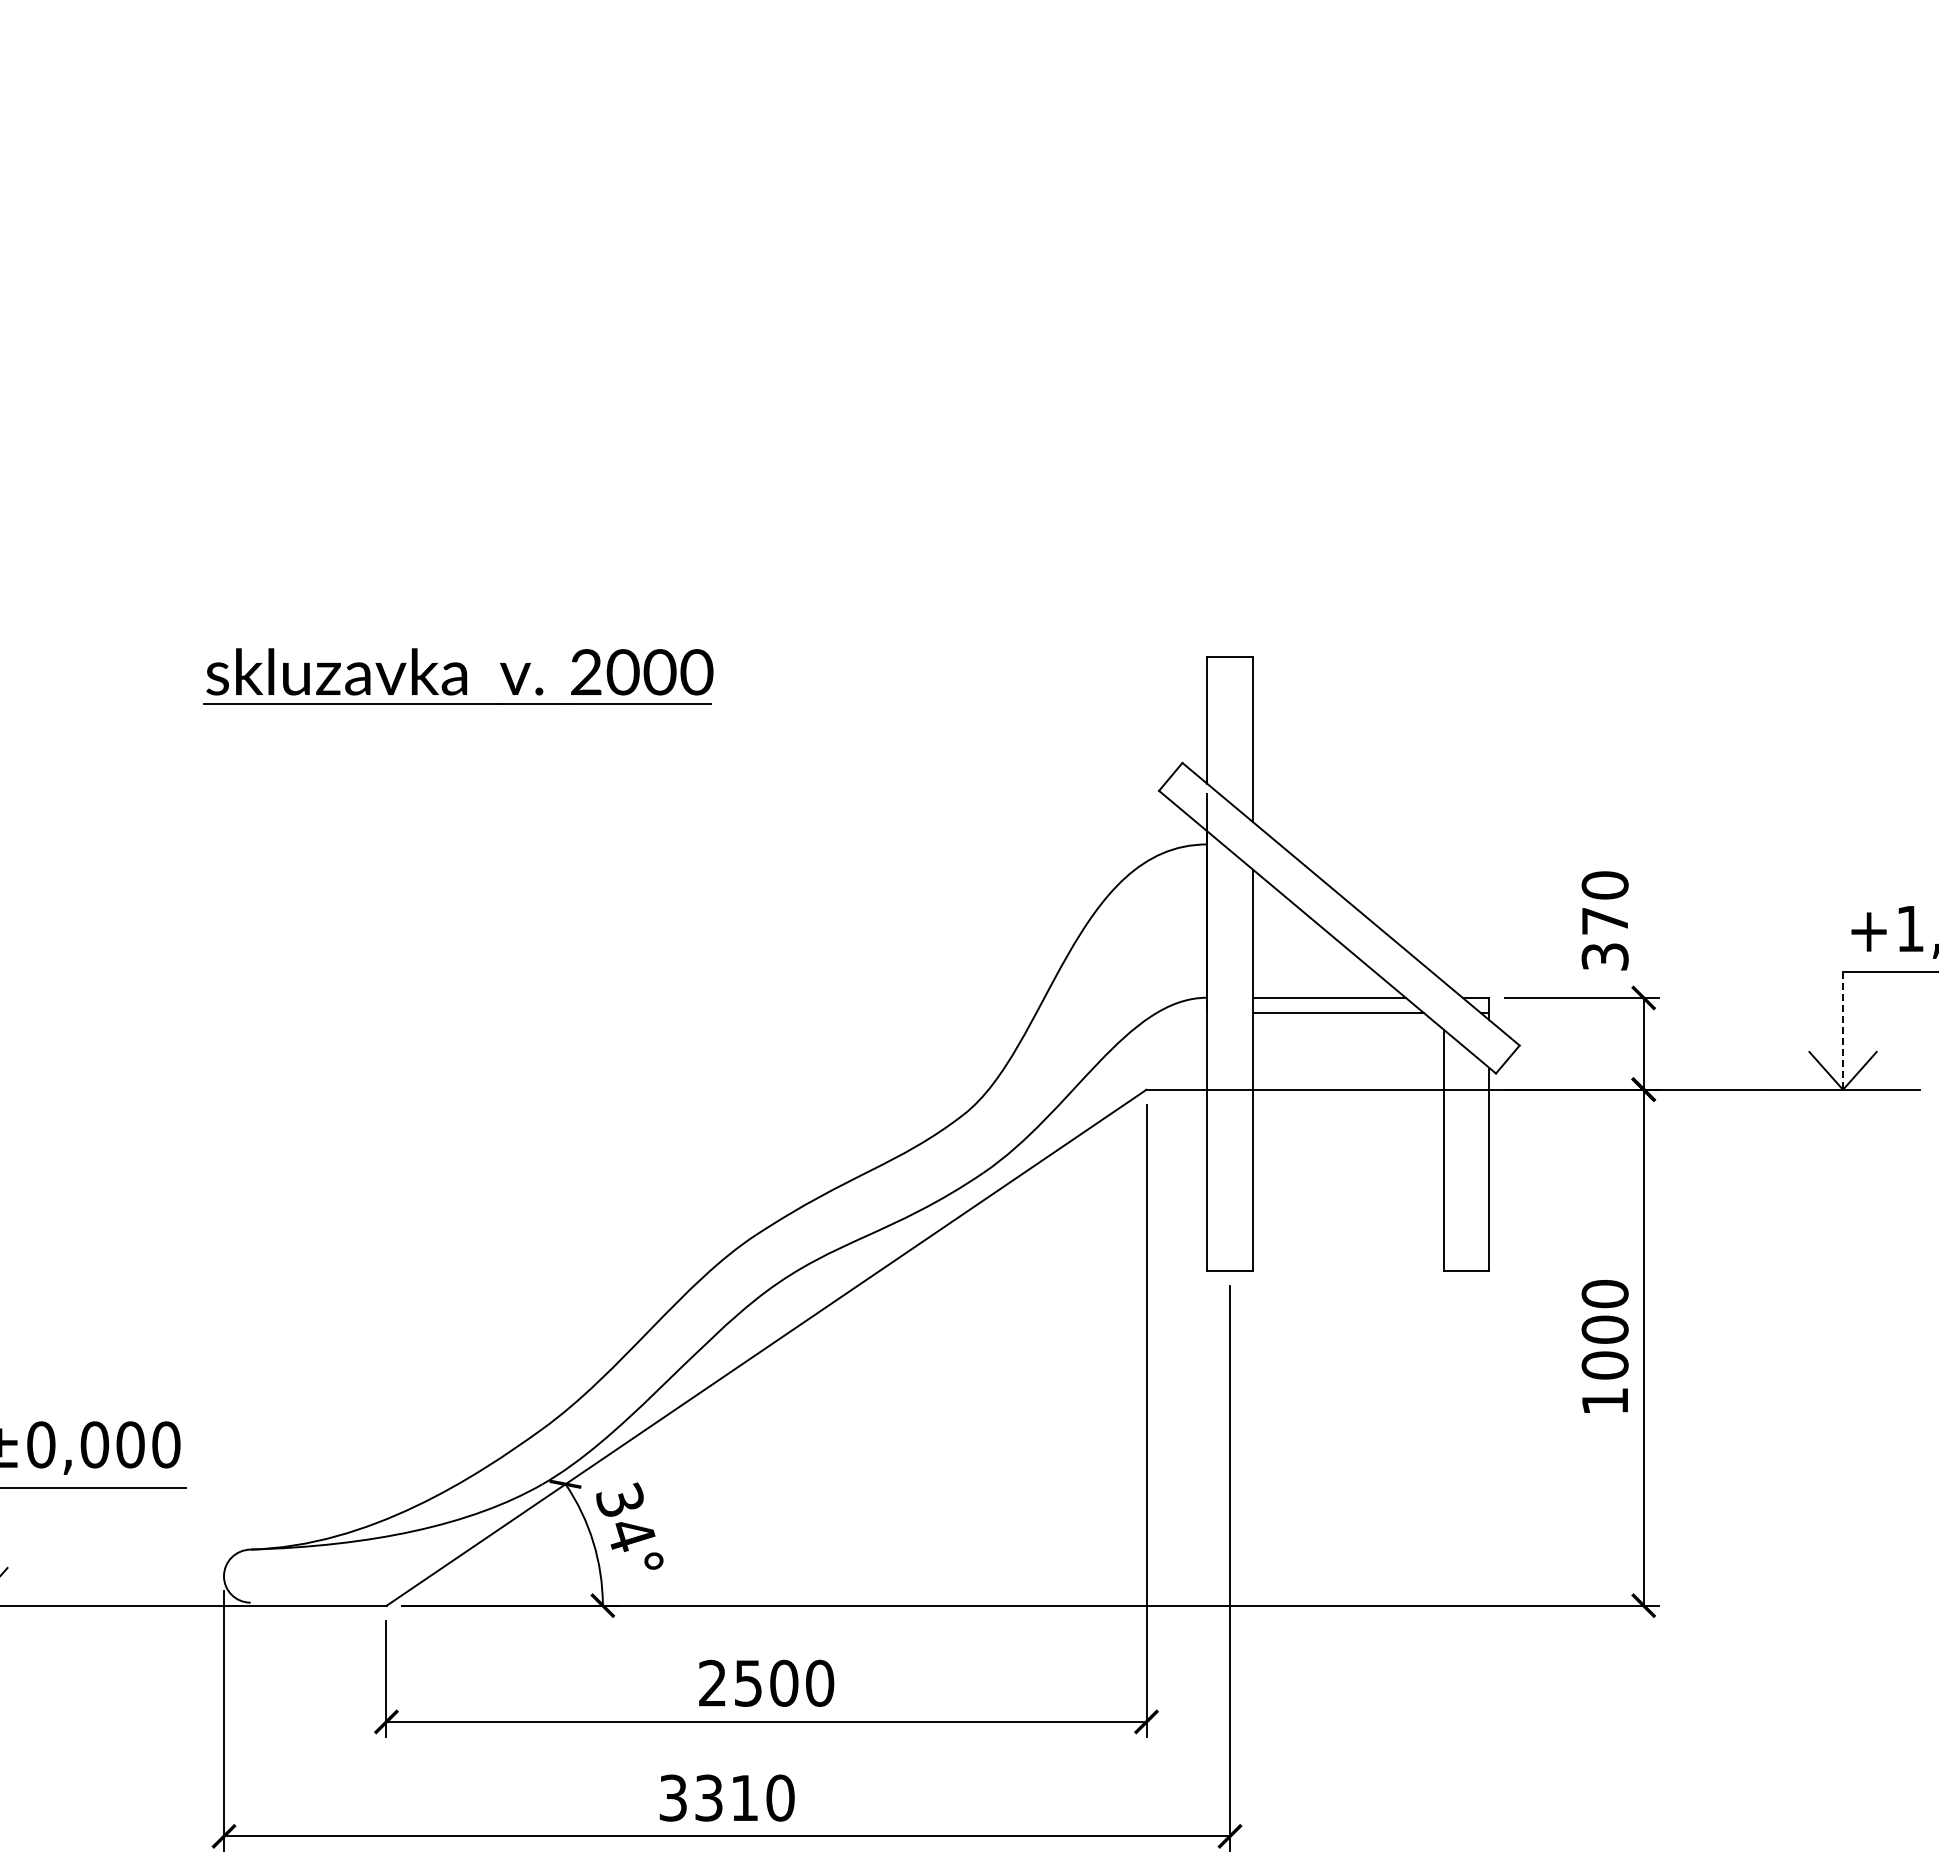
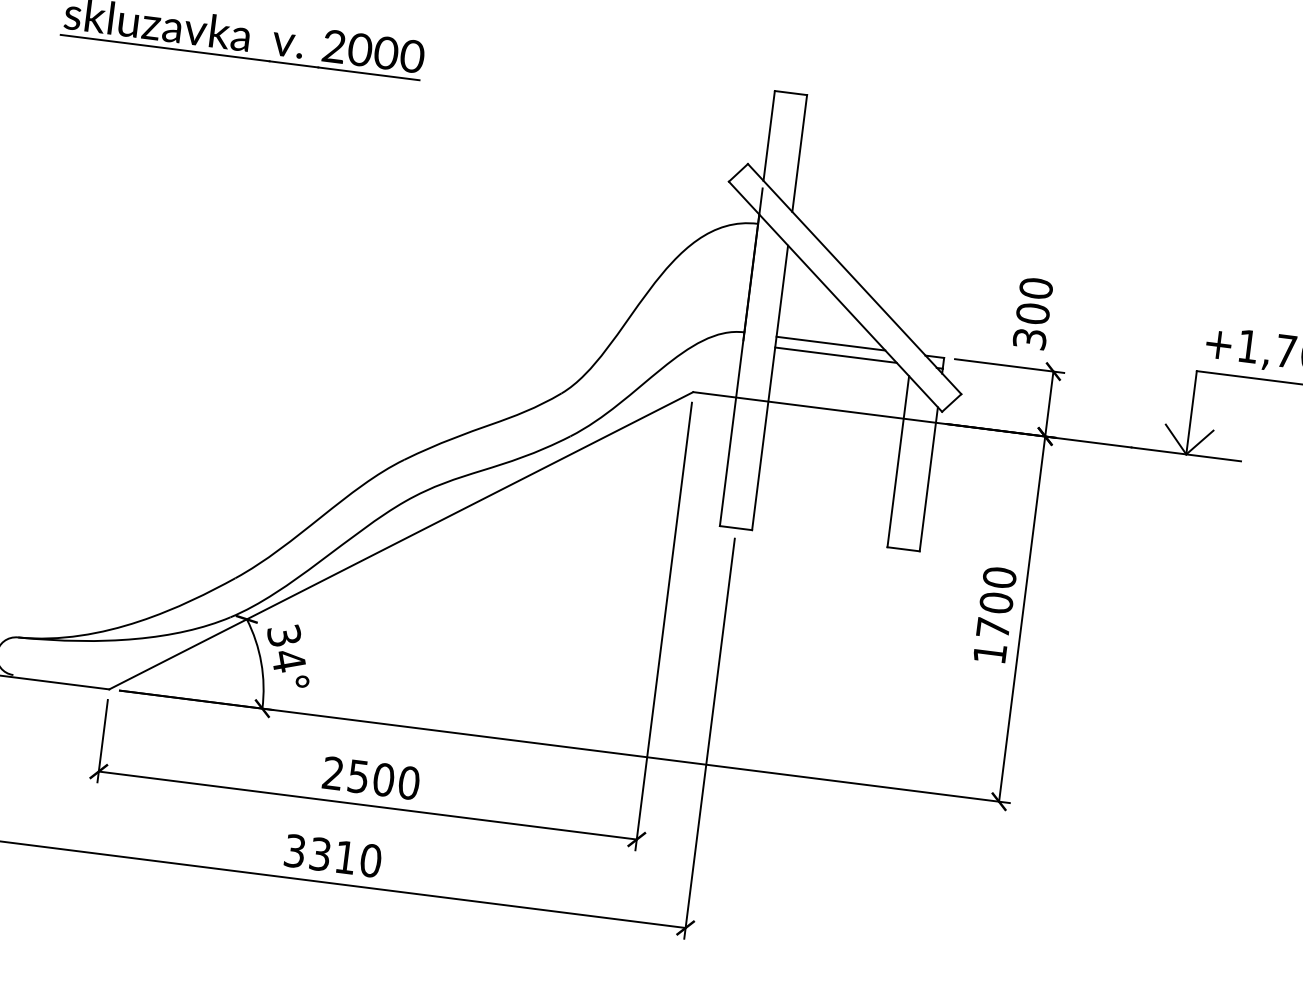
text: (1604, 921) -> (1032, 313), 370 -> 300
line: (1843, 1030) -> (1191, 412), dashed -> solid
text: (1604, 1365) -> (992, 628), 1000 -> 1700

